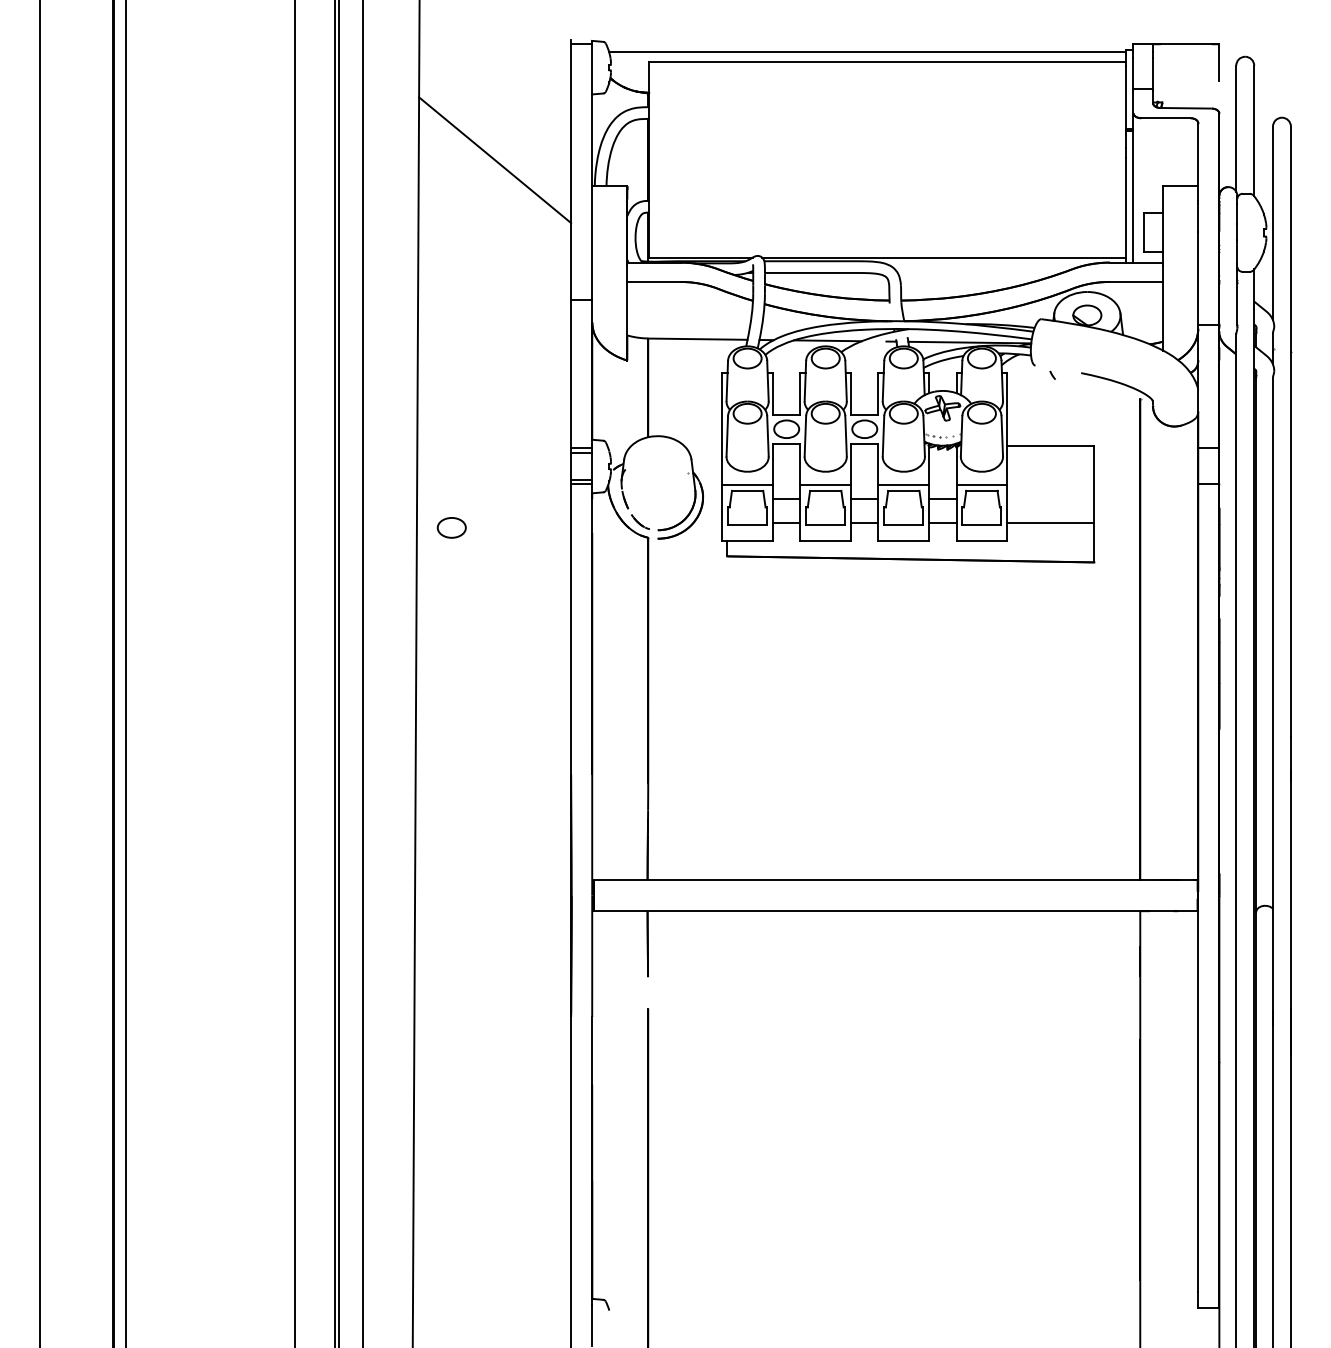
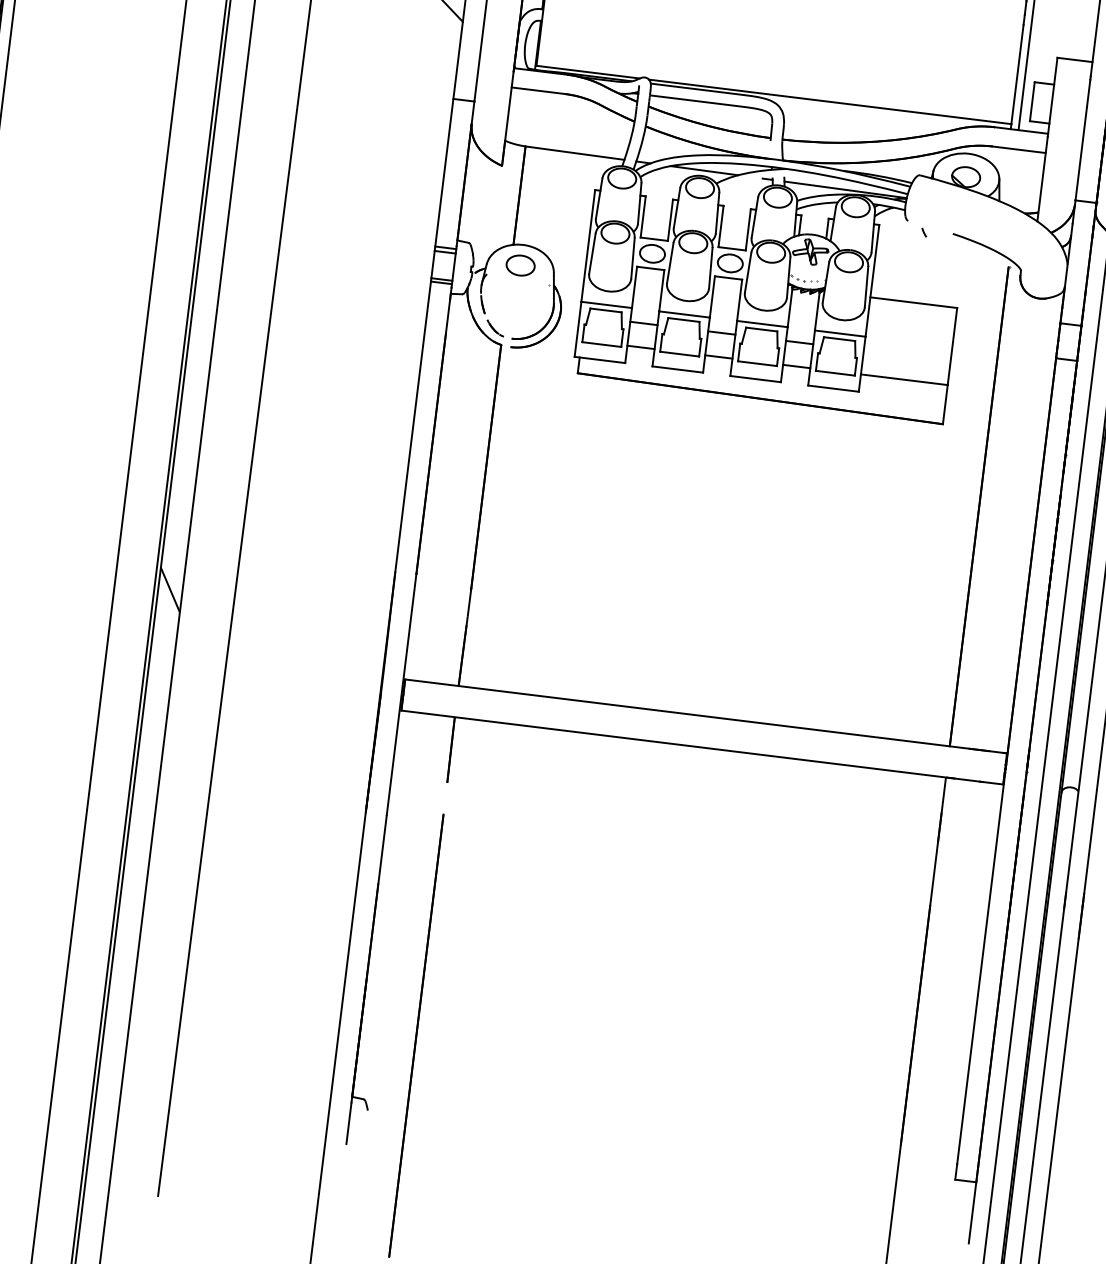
part: (451, 527) -> (520, 265), moved
hatch: (350, 820) -> (169, 590), added

